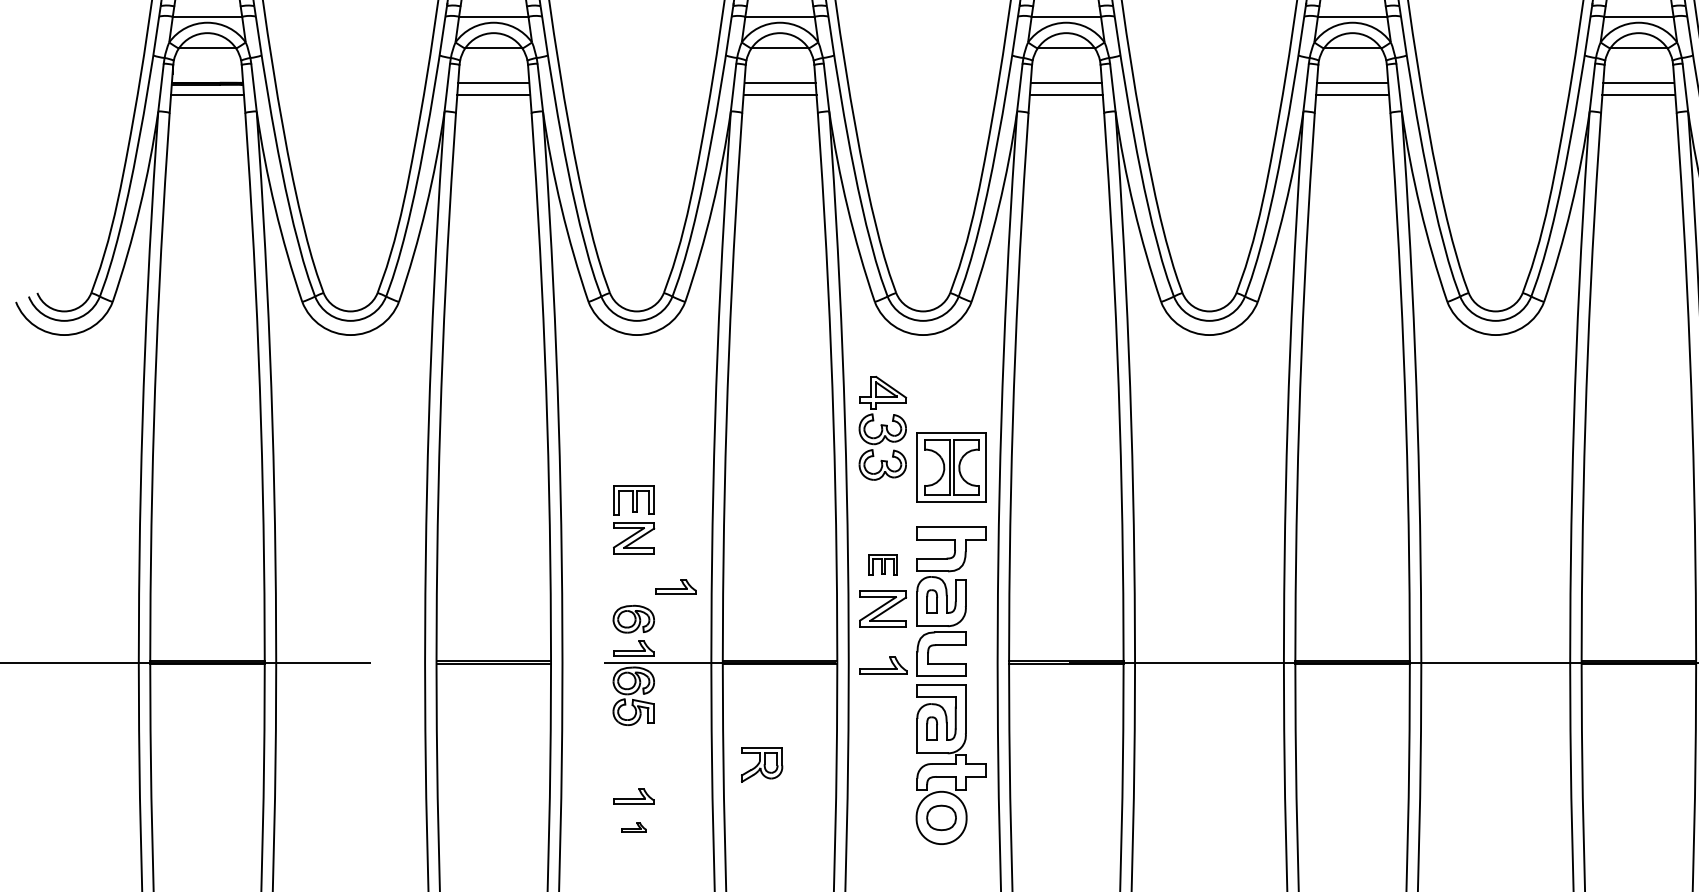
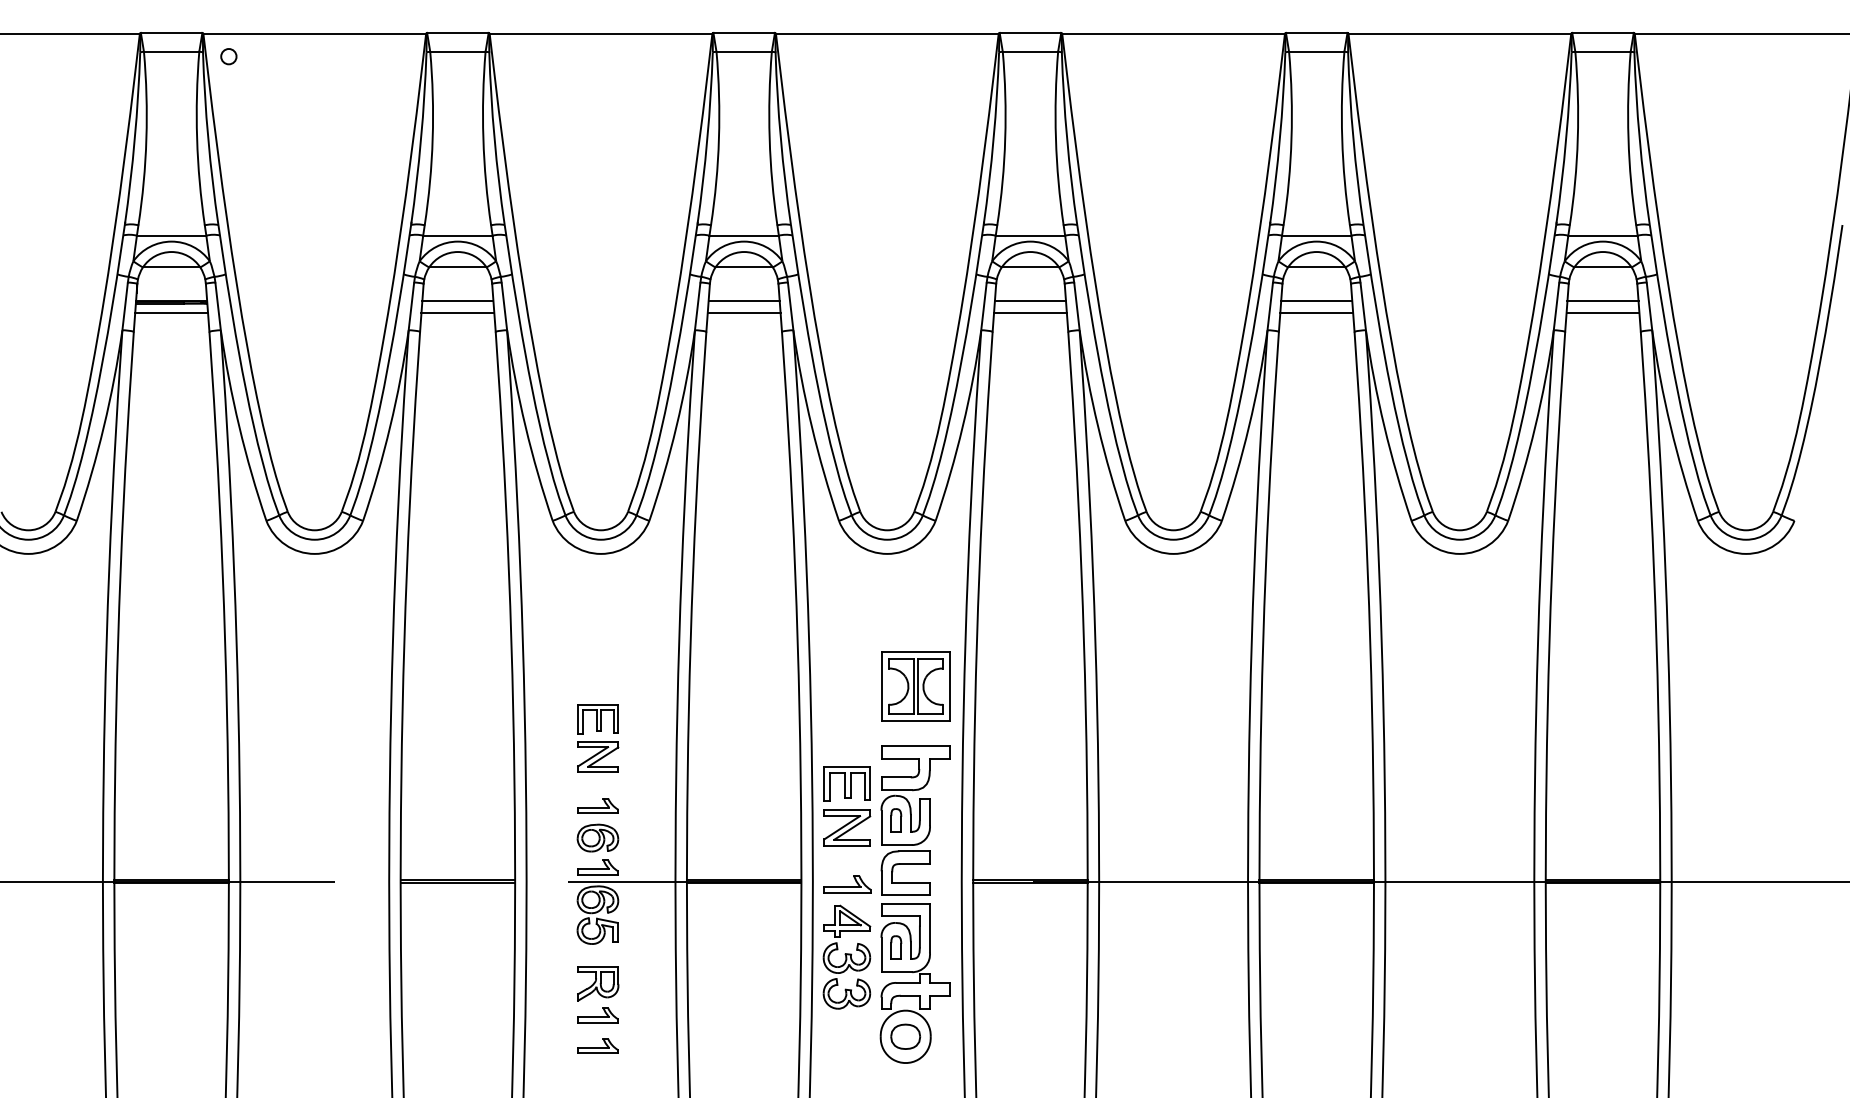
part: (882, 427) -> (846, 956), moved
part: (882, 564) -> (846, 783), size x1.67
part: (675, 586) -> (597, 805), moved
part: (762, 764) -> (598, 983), moved
part: (633, 826) -> (597, 1045), size x1.67

